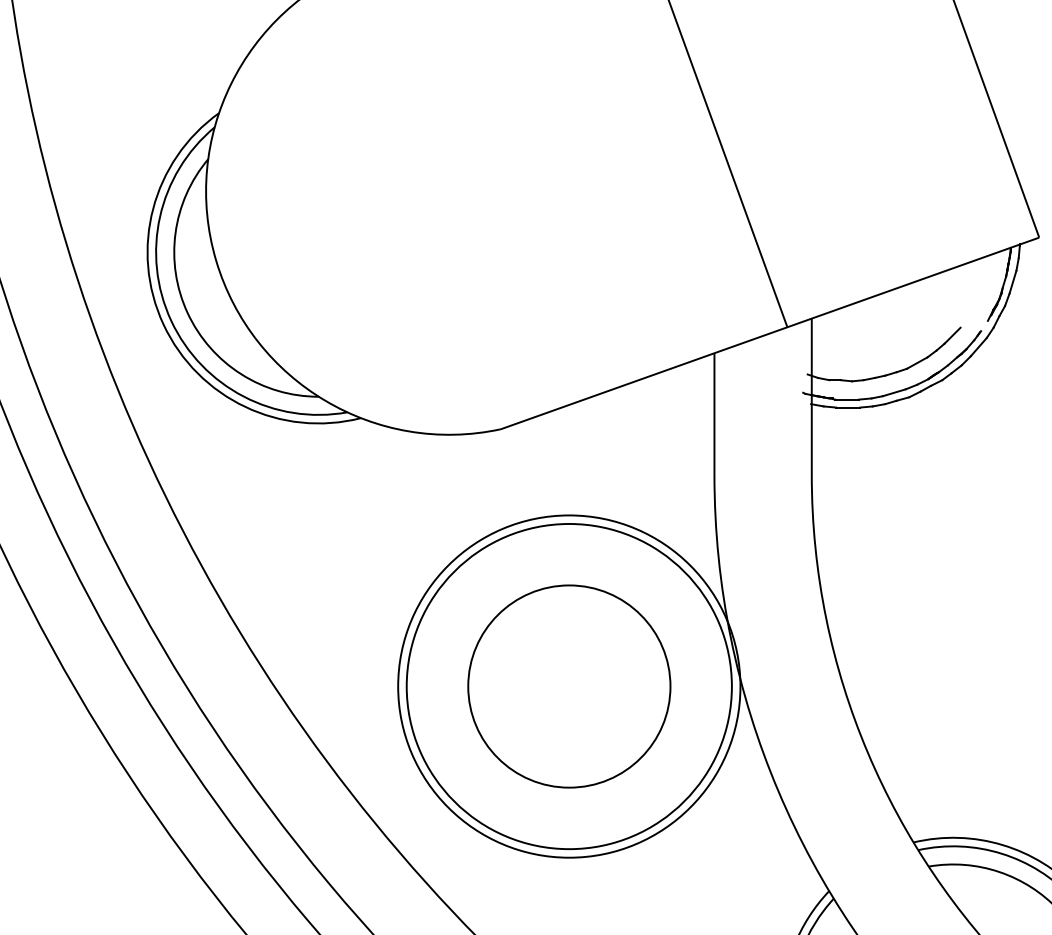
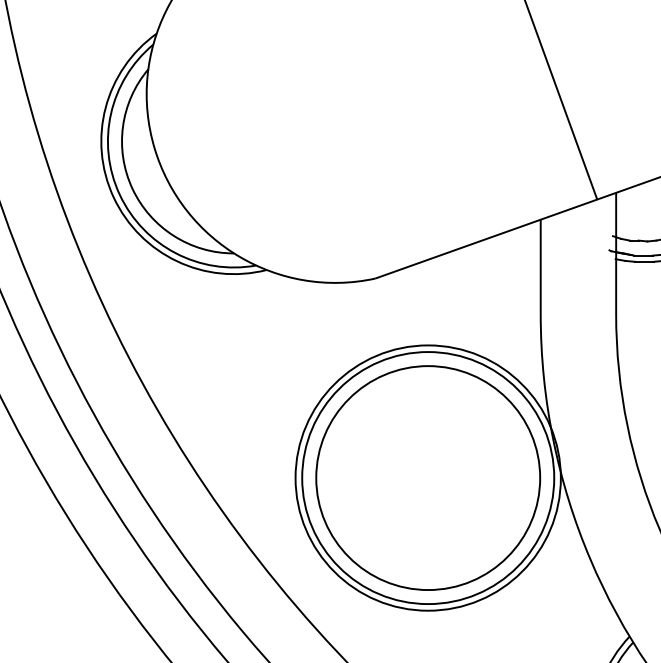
circle: (569, 686) -> (428, 478), size x1.43

